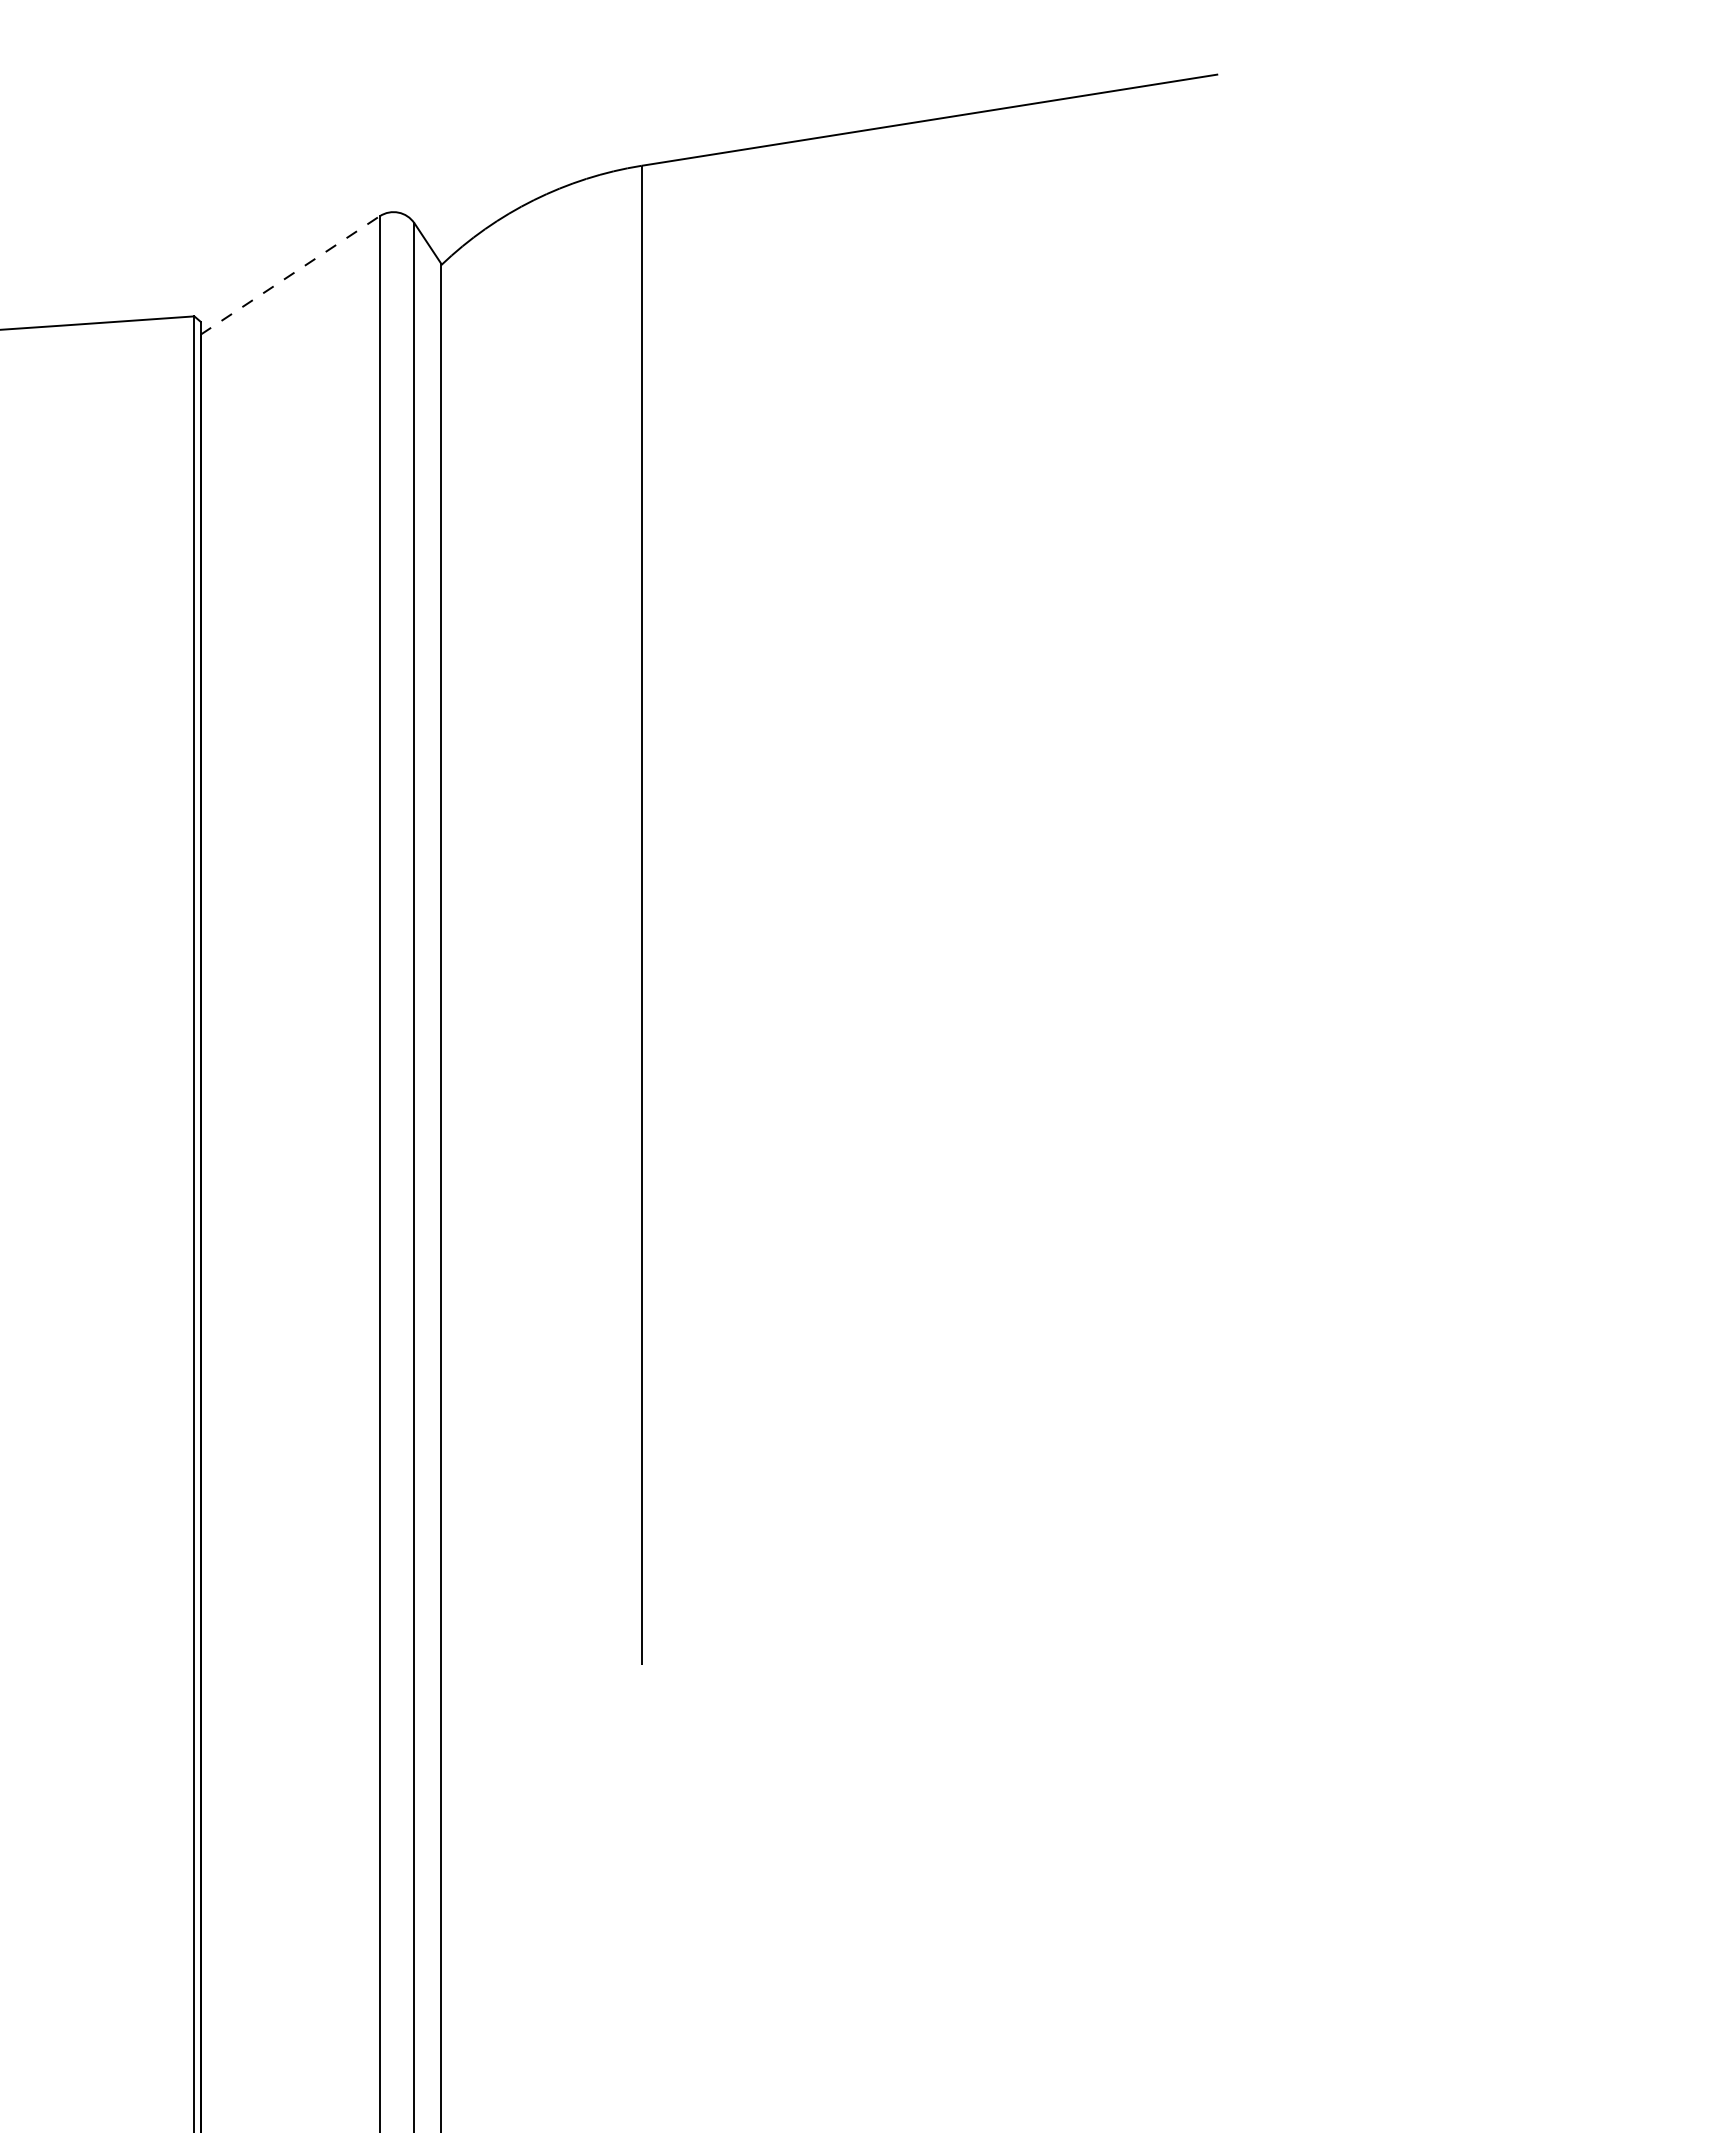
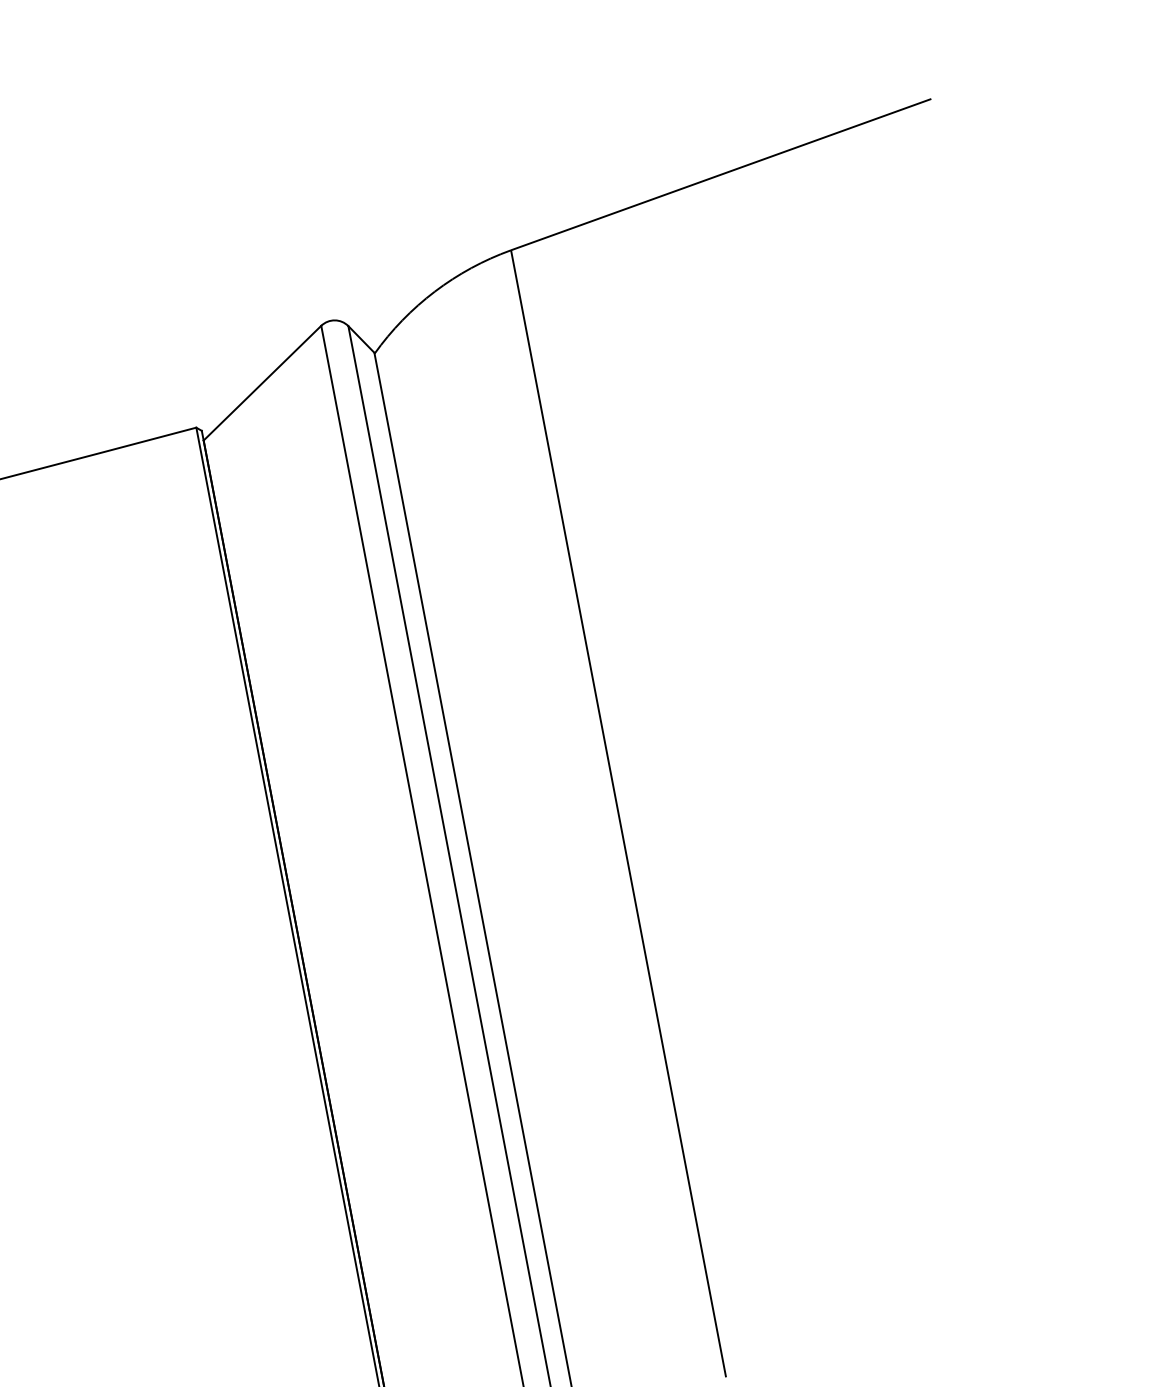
line: (290, 275) -> (262, 383), dashed -> solid

